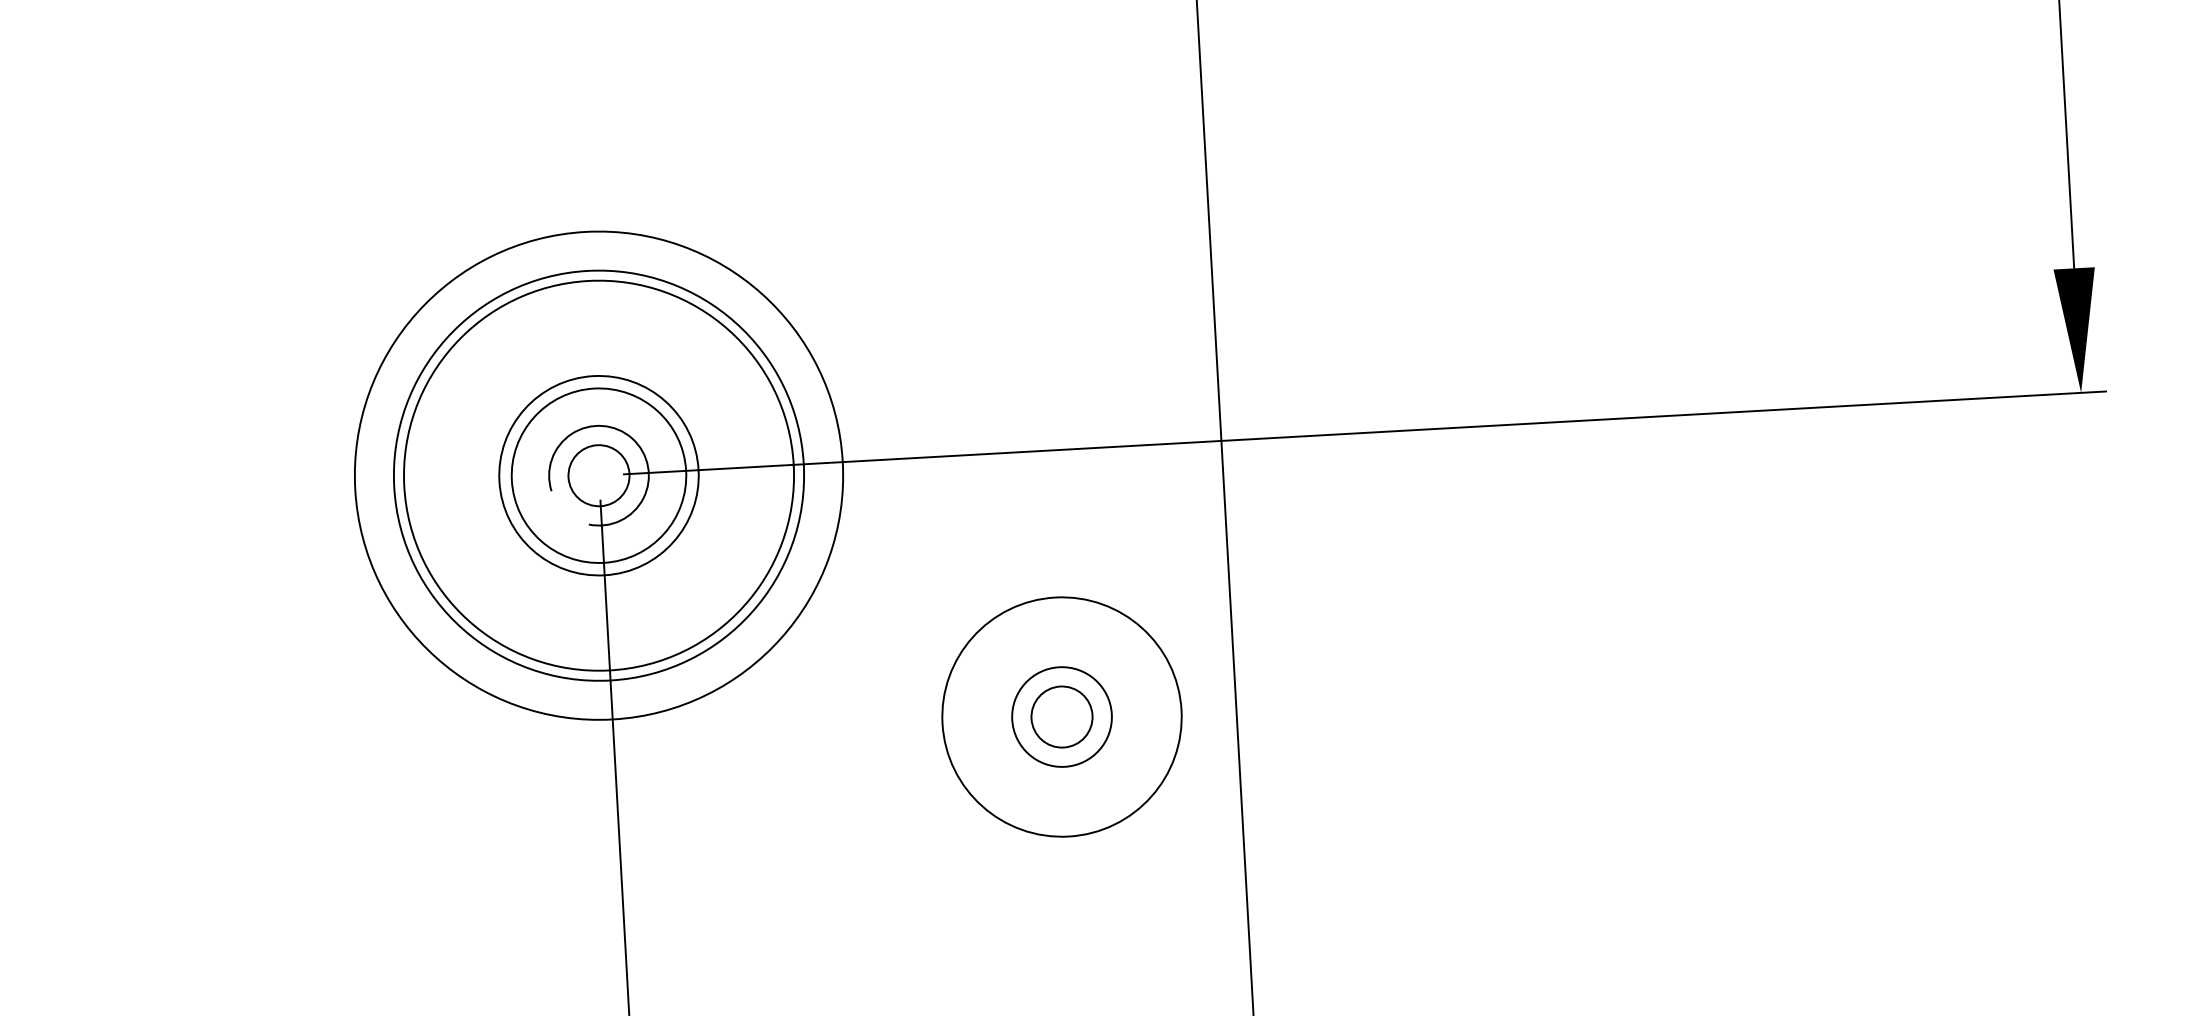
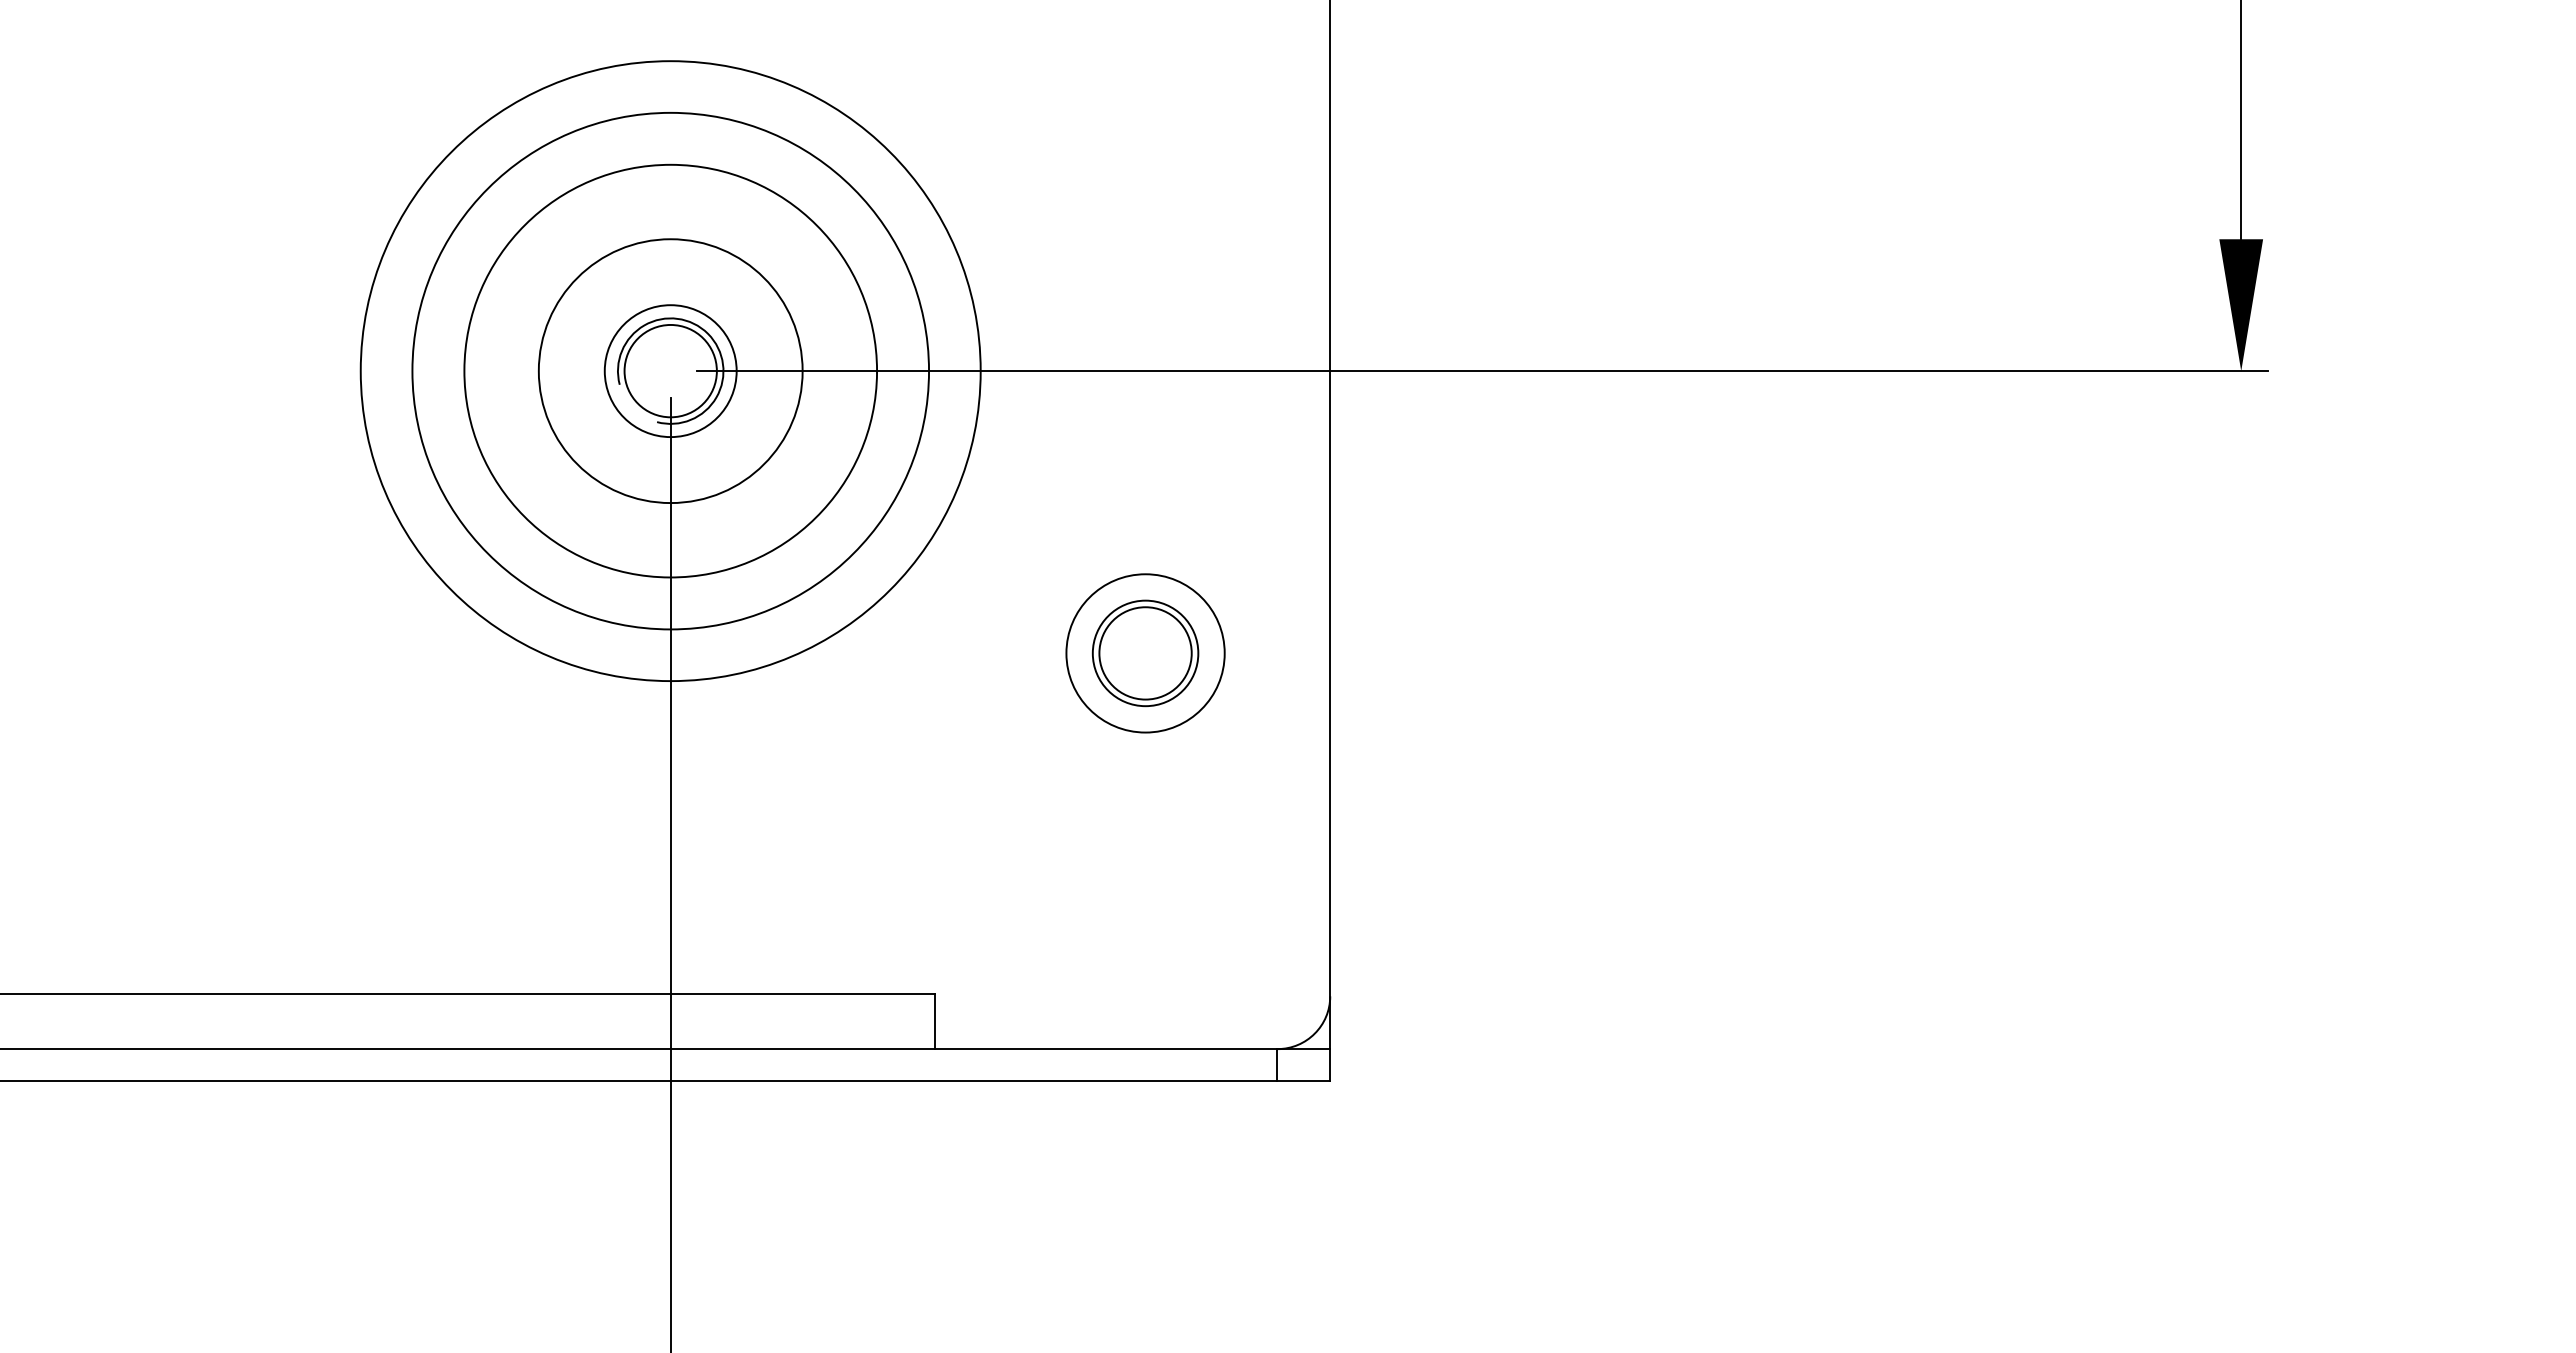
circle: (598, 475) -> (670, 370), size x1.43
circle: (598, 476) -> (670, 371), size x0.62
circle: (598, 476) -> (670, 371), size x1.43
circle: (598, 476) -> (670, 371), size x1.43
circle: (1061, 717) -> (1145, 653), size x0.62
circle: (1061, 717) -> (1145, 653), size x1.43

